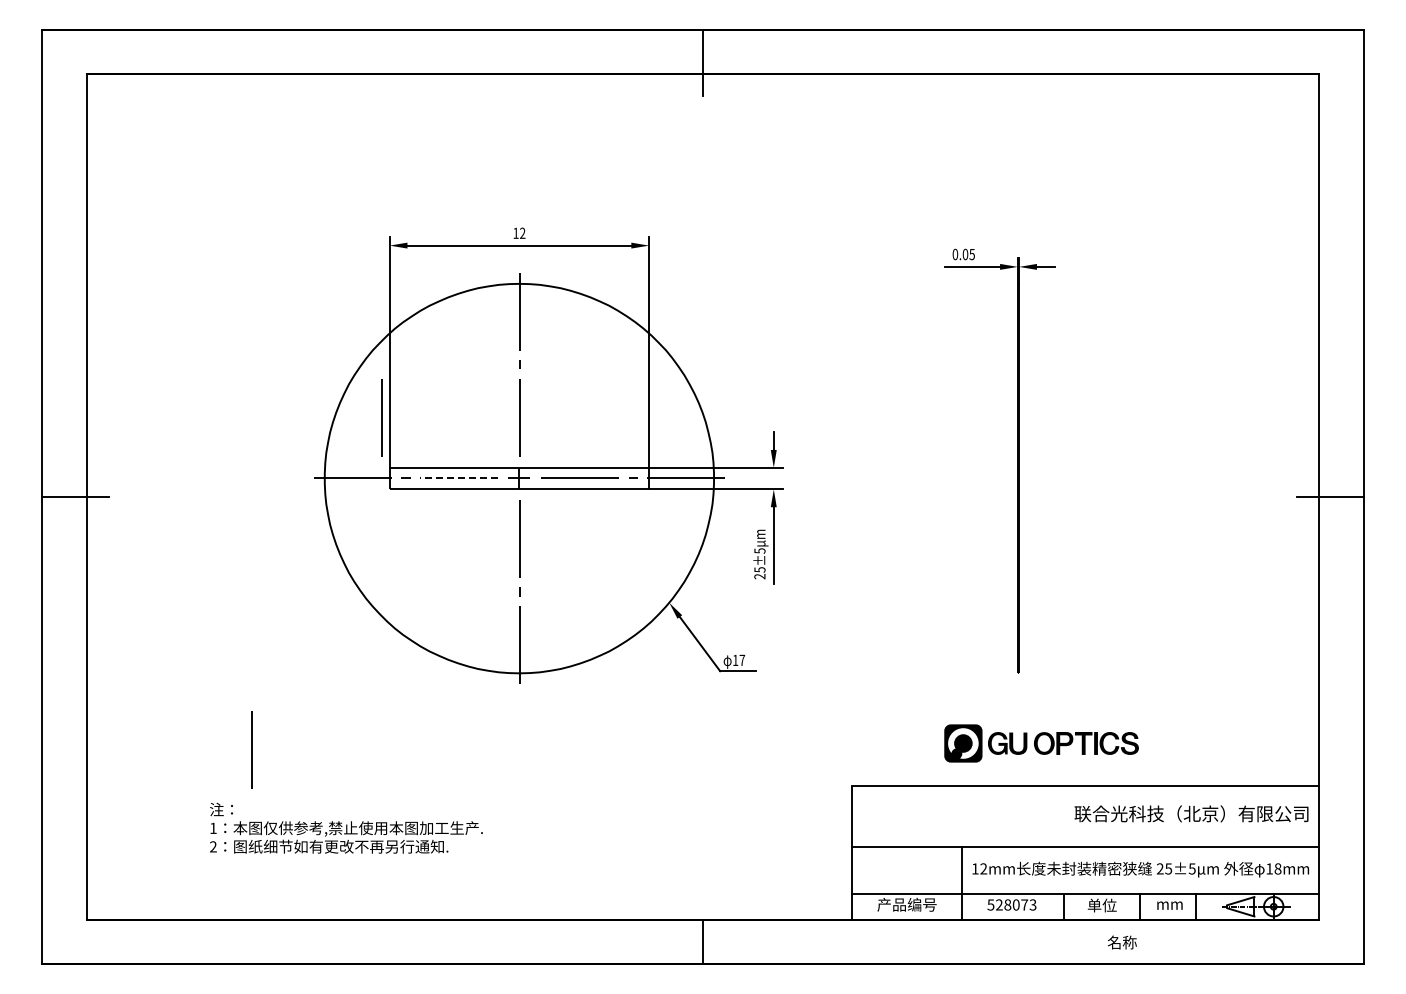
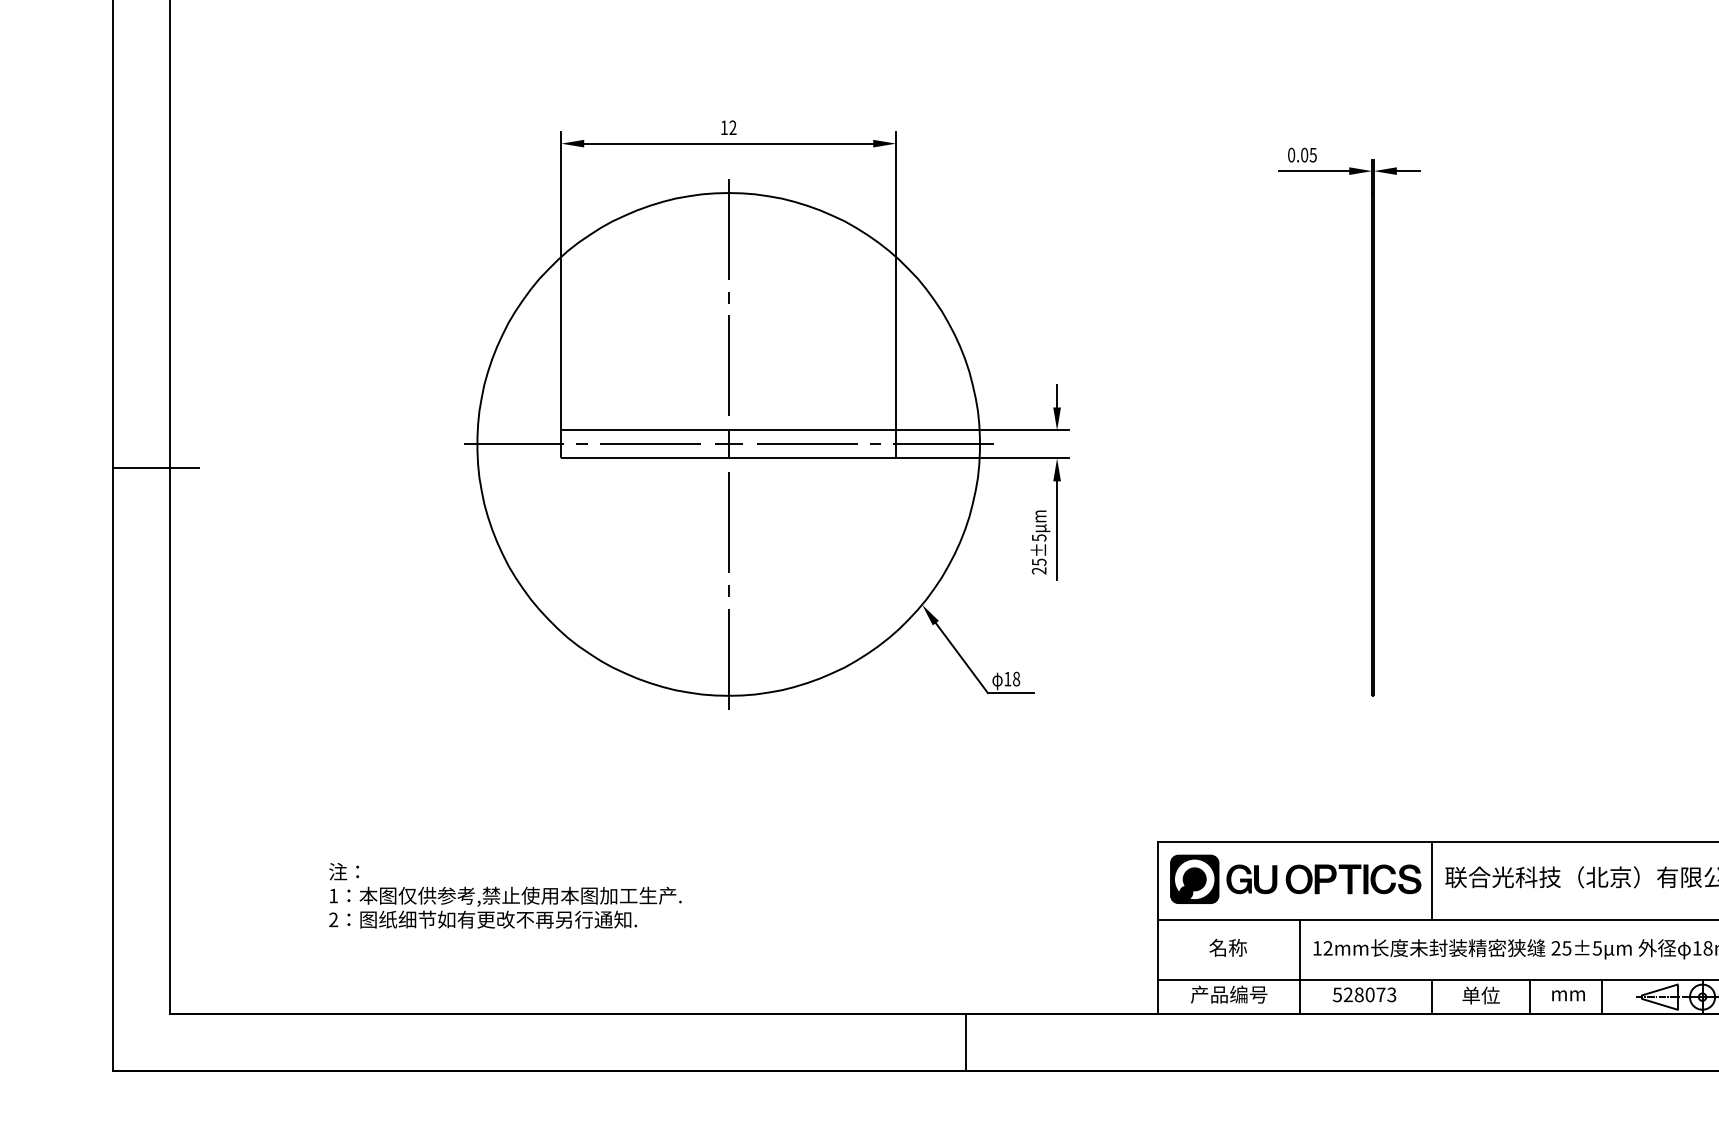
line: (381, 417) -> (550, 365), removed
line: (458, 478) -> (650, 444), dashed -> solid
text: (742, 660) -> (1016, 679), 17 -> 18
part: (1041, 743) -> (1295, 879), moved
line: (251, 749) -> (382, 794), removed
line: (1064, 816) -> (1432, 880), added
text: (1121, 942) -> (1227, 947), moved

